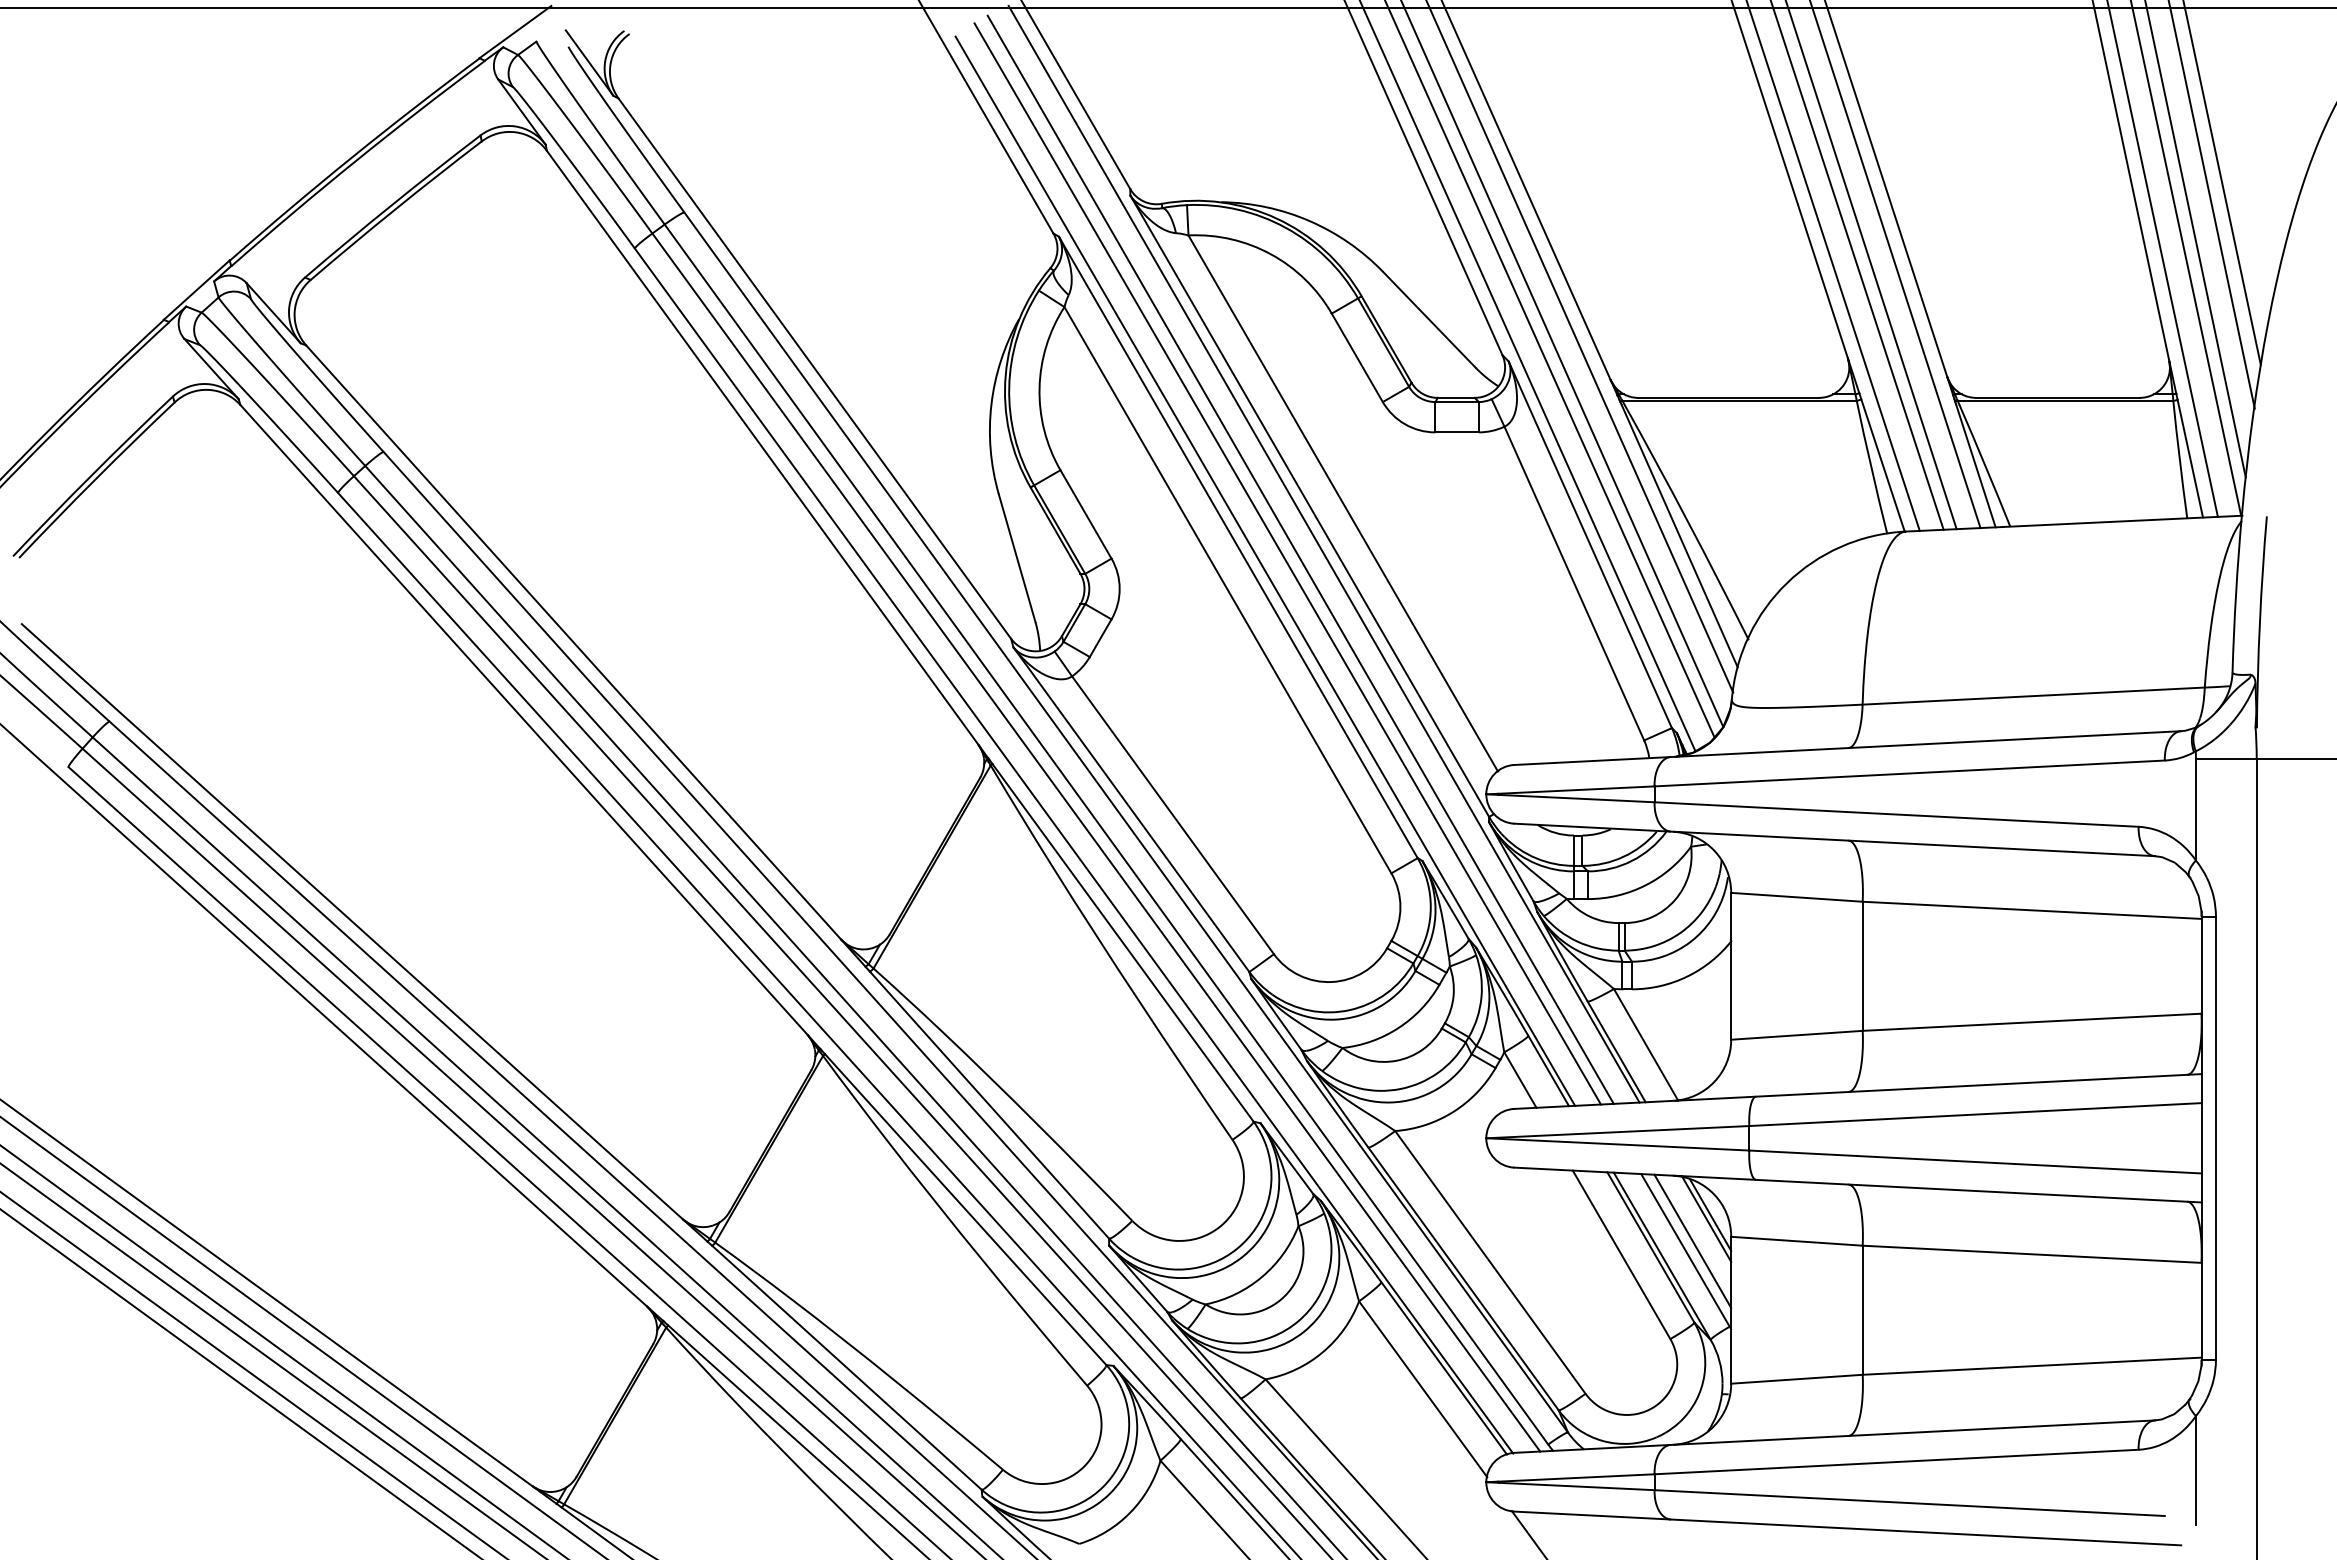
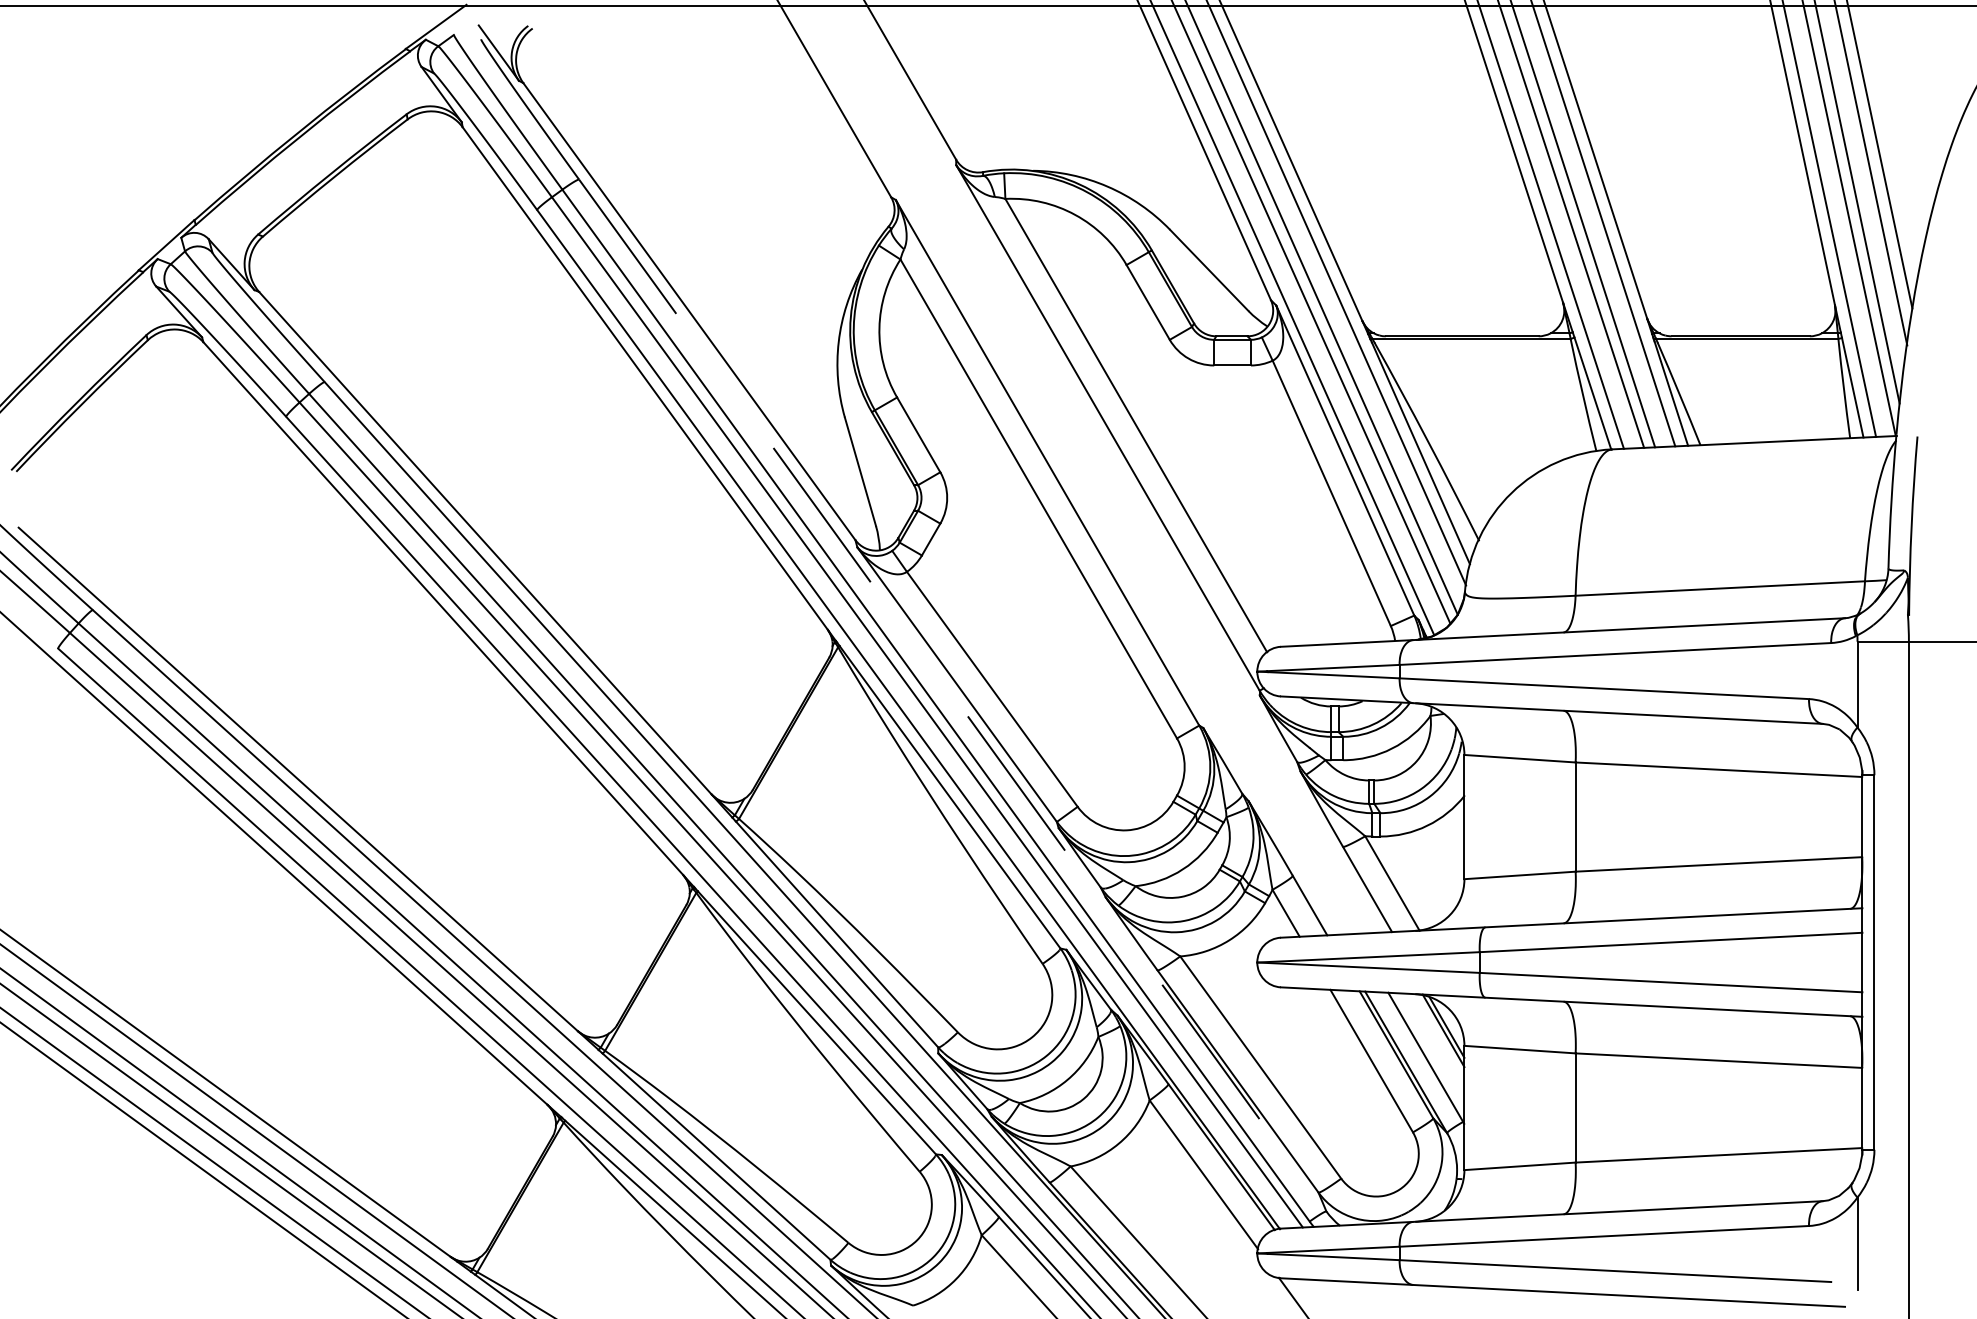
line: (1323, 553) -> (1119, 467), removed
line: (1300, 559) -> (1100, 473), removed
line: (1287, 563) -> (1089, 476), removed
line: (1265, 570) -> (1070, 482), removed
line: (1126, 823) -> (952, 696), solid -> dashed
line: (1692, 1241) -> (1431, 1049), removed

